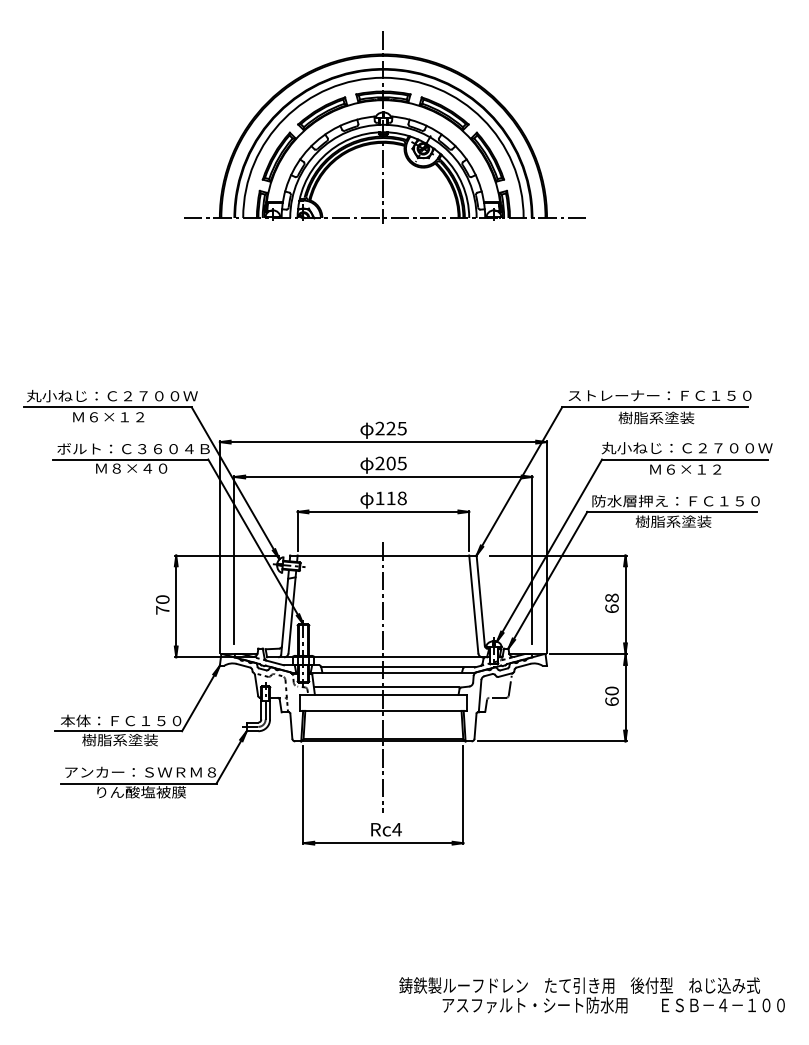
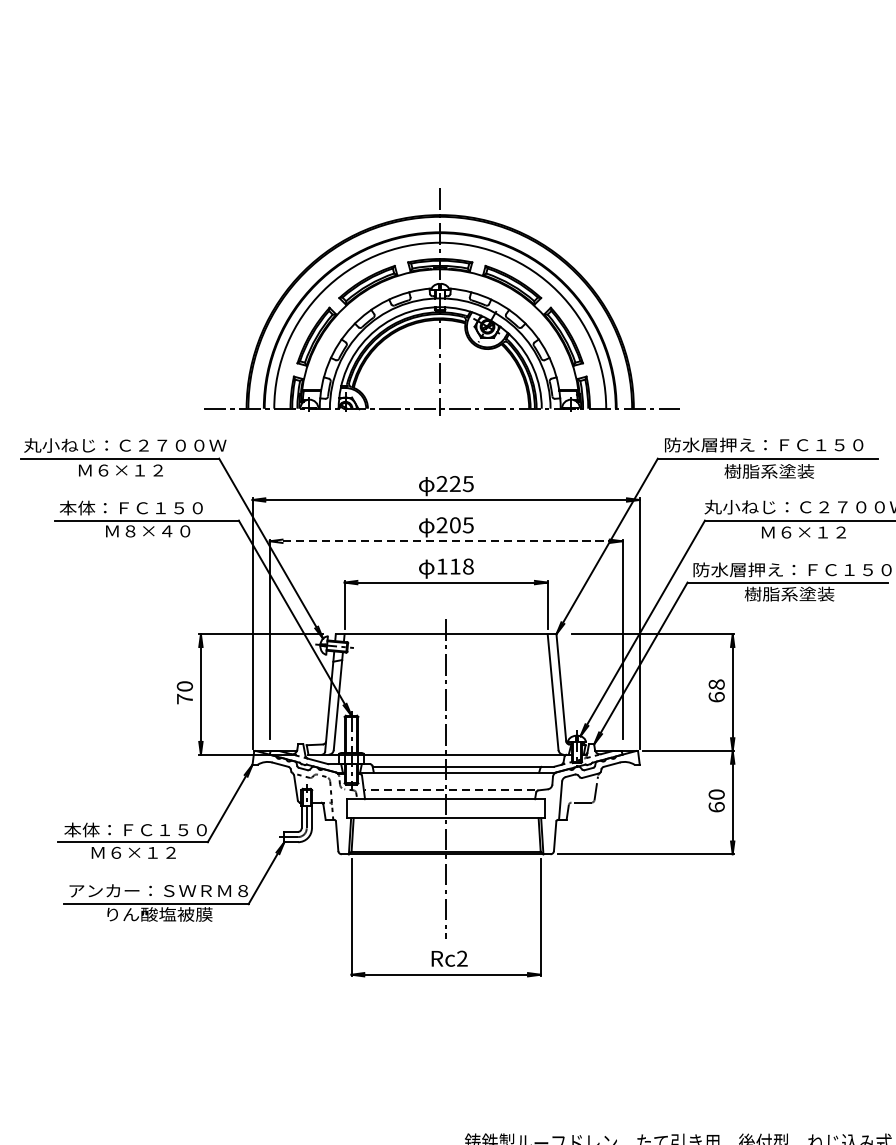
part: (384, 127) -> (441, 301), moved
text: (659, 395) -> (772, 444), ストレーナー：ＦＣ１５０ -> 防水層押え：ＦＣ１５０
text: (133, 448) -> (150, 507), ボルト：Ｃ３６０４Ｂ -> 本体：ＦＣ１５０
line: (383, 477) -> (446, 541), solid -> dashed
line: (386, 687) -> (449, 790), solid -> dashed
text: (119, 739) -> (133, 851), 樹脂系塗装 -> Ｍ６×１２
text: (396, 829) -> (461, 958), Rc4 -> Rc2

